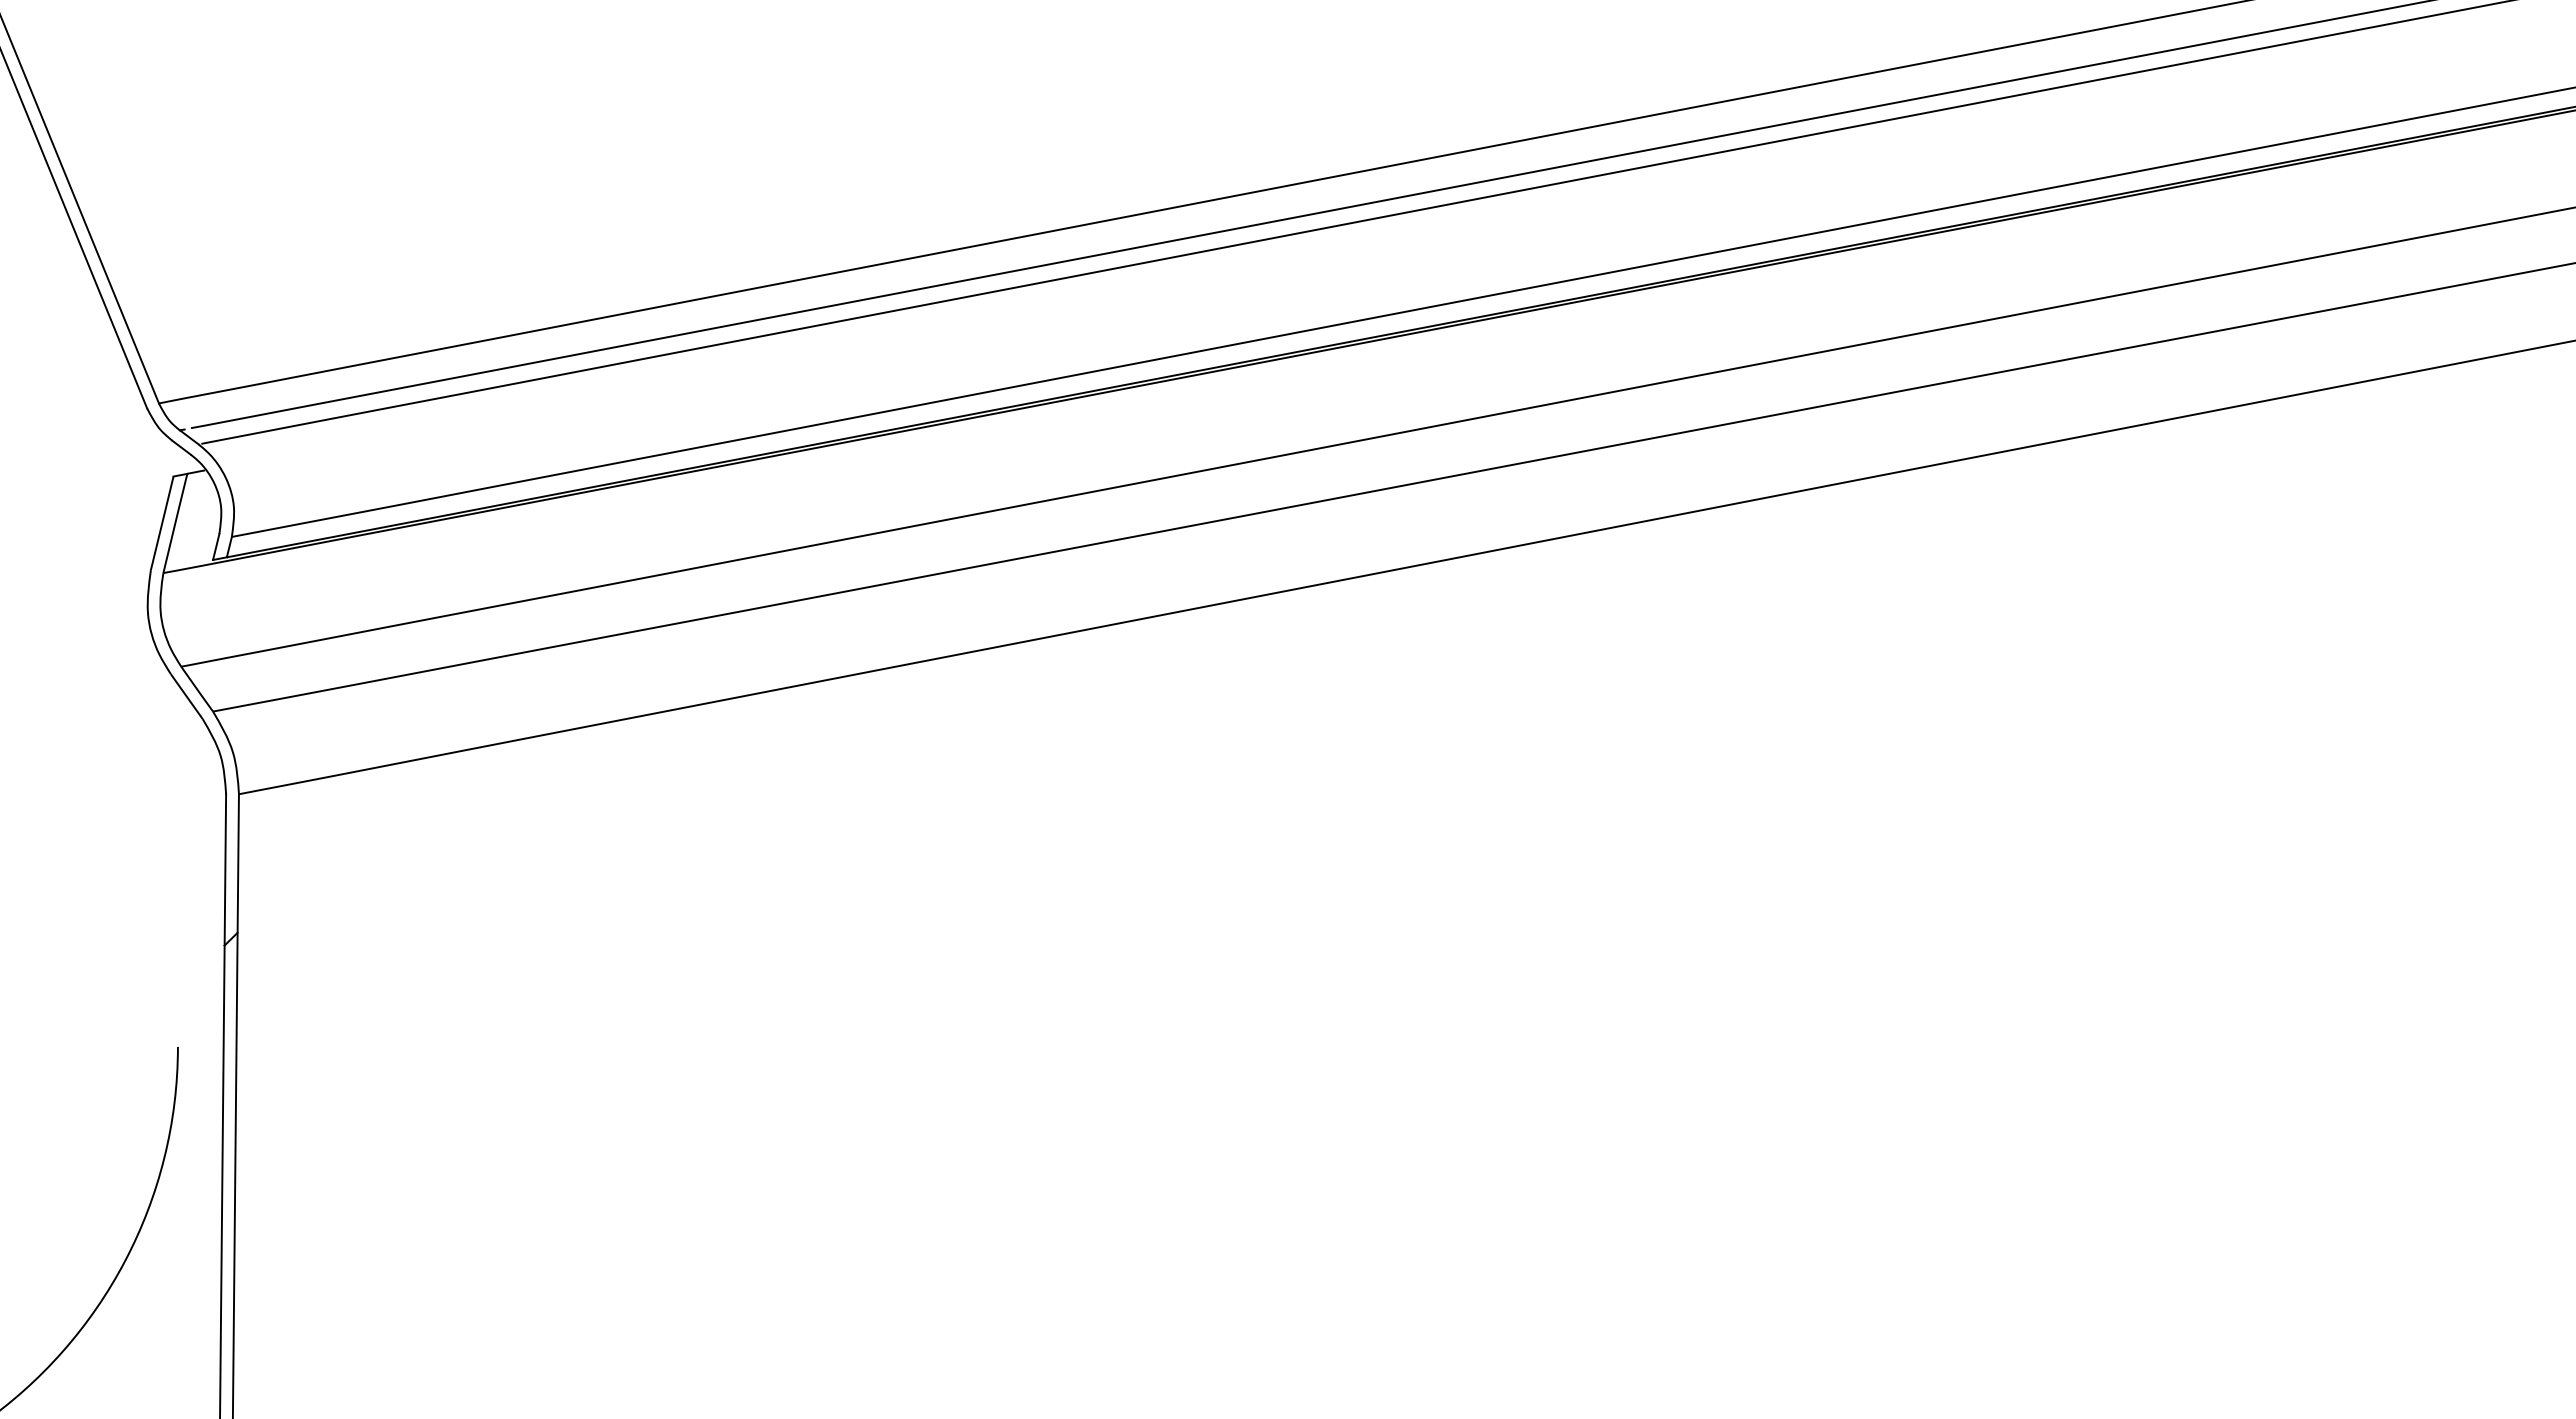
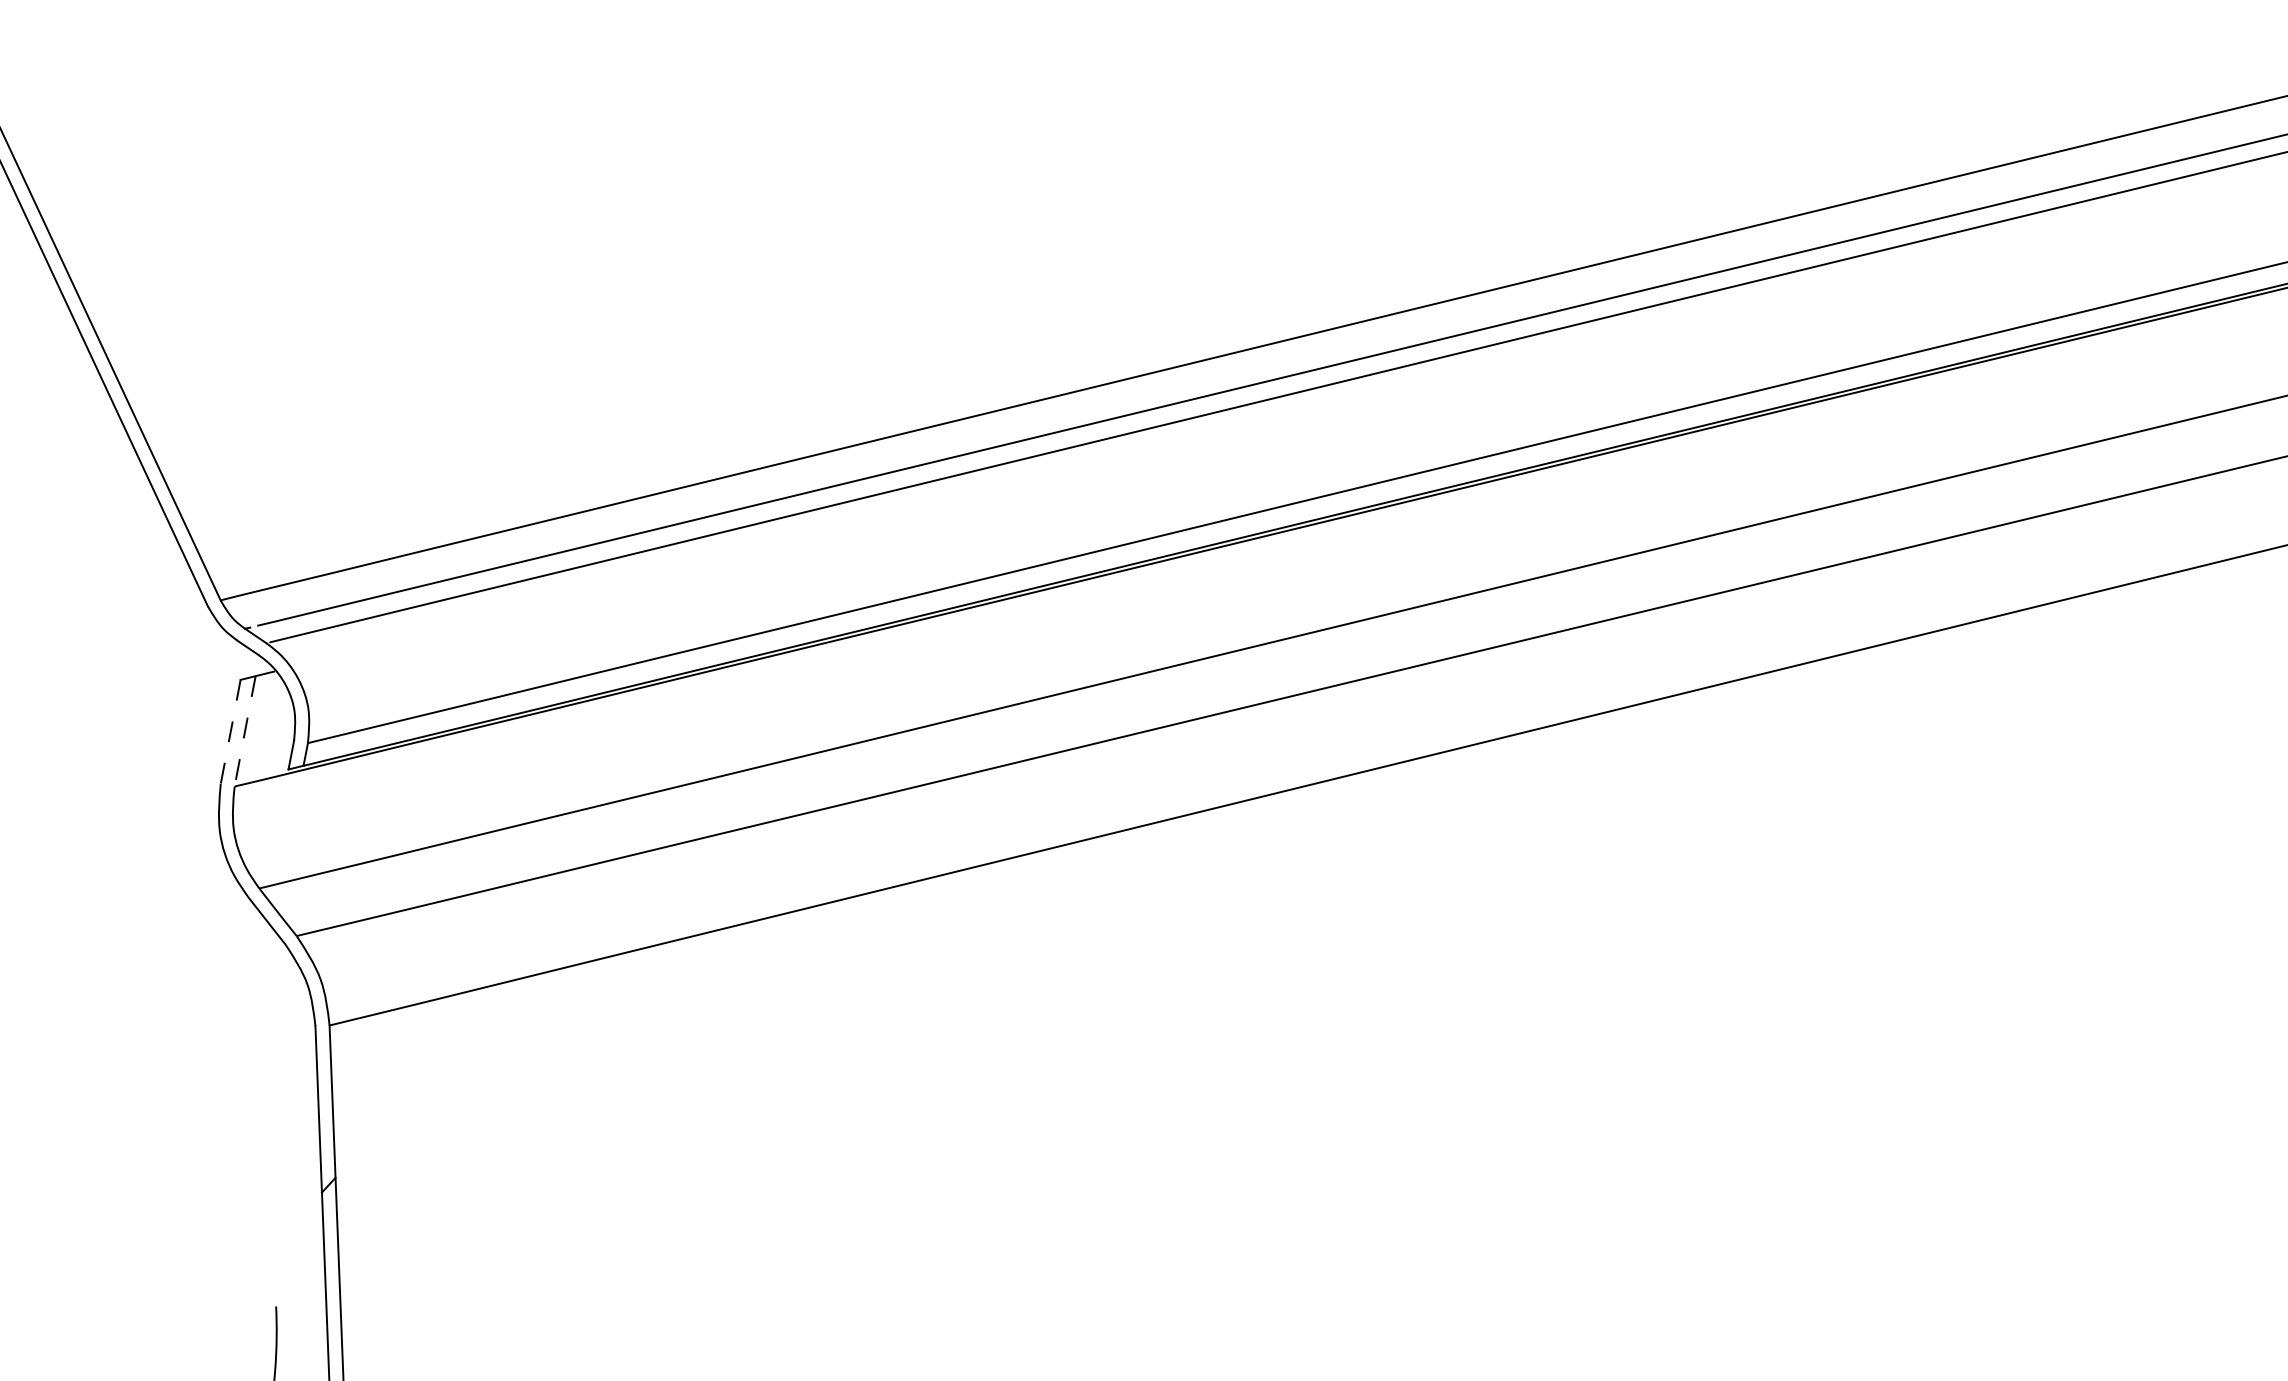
line: (162, 522) -> (230, 730), solid -> dashed
line: (175, 523) -> (245, 731), solid -> dashed

